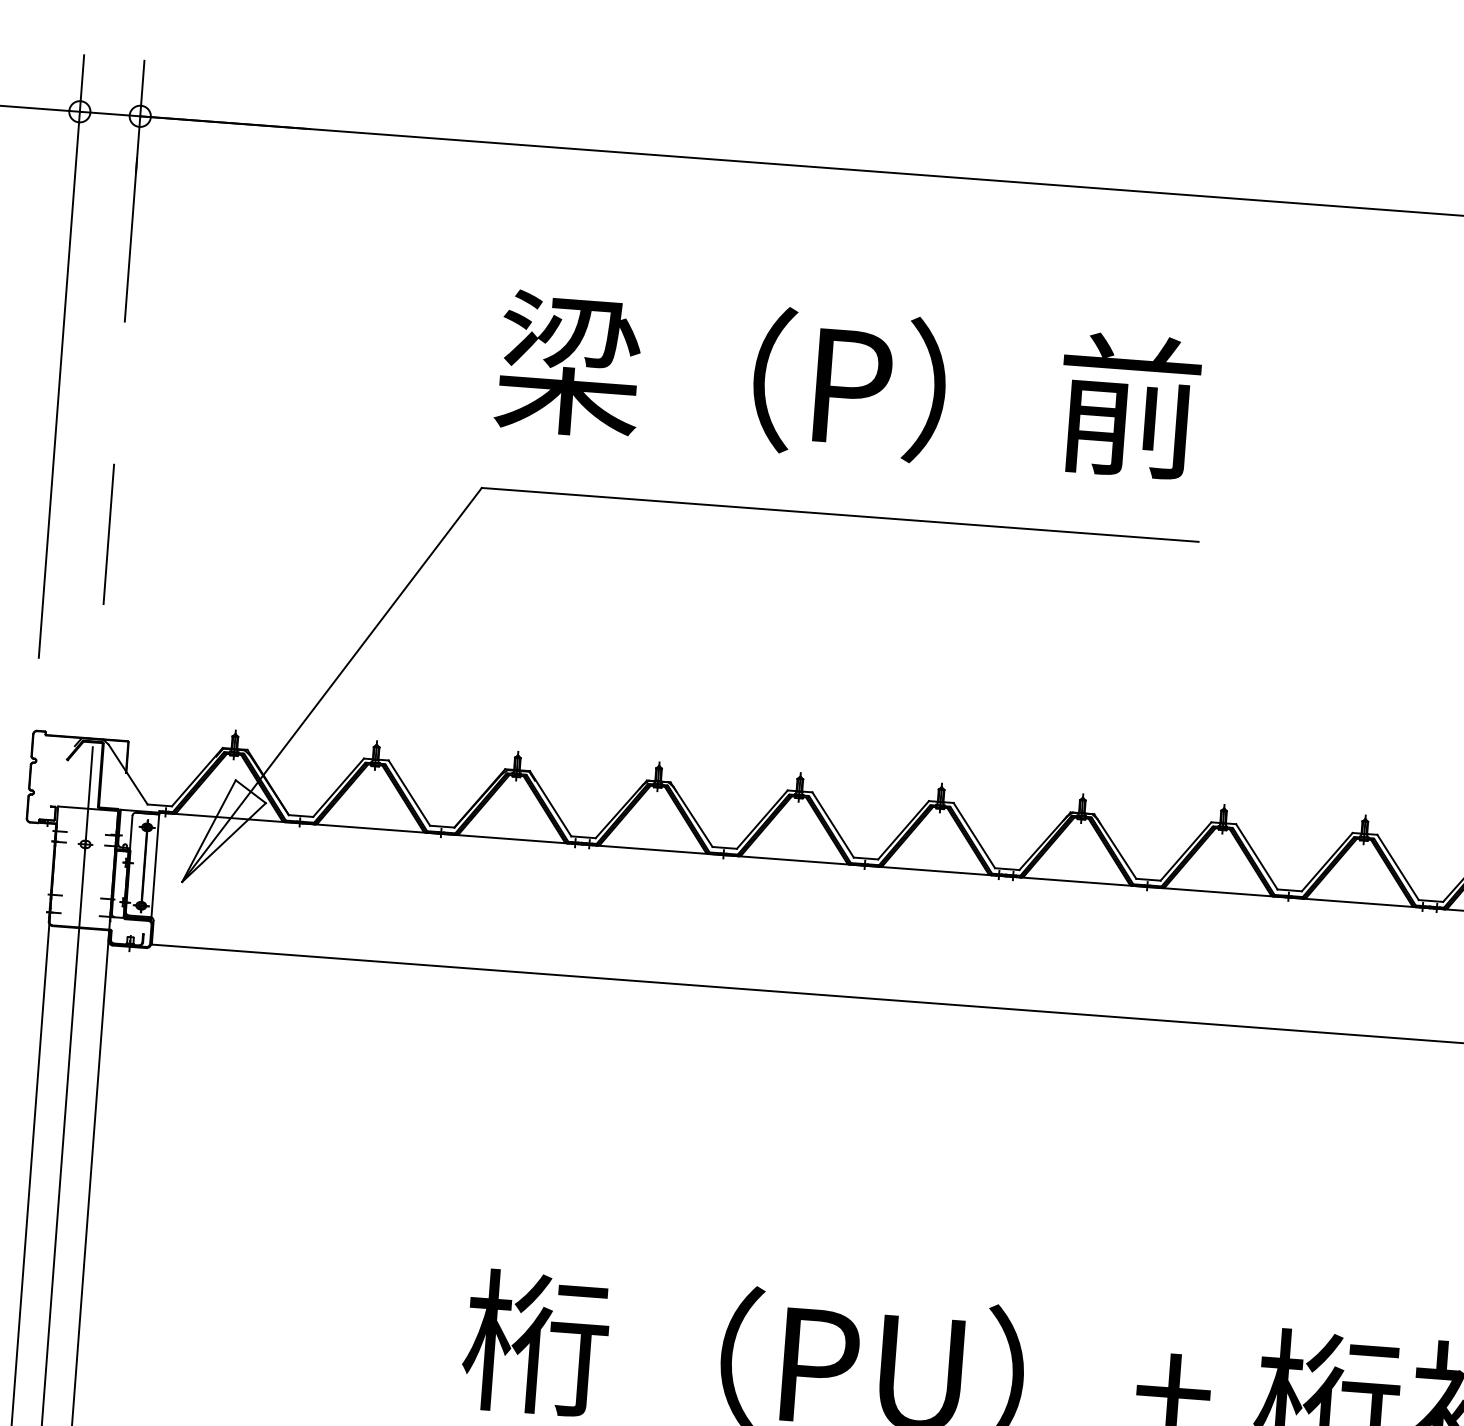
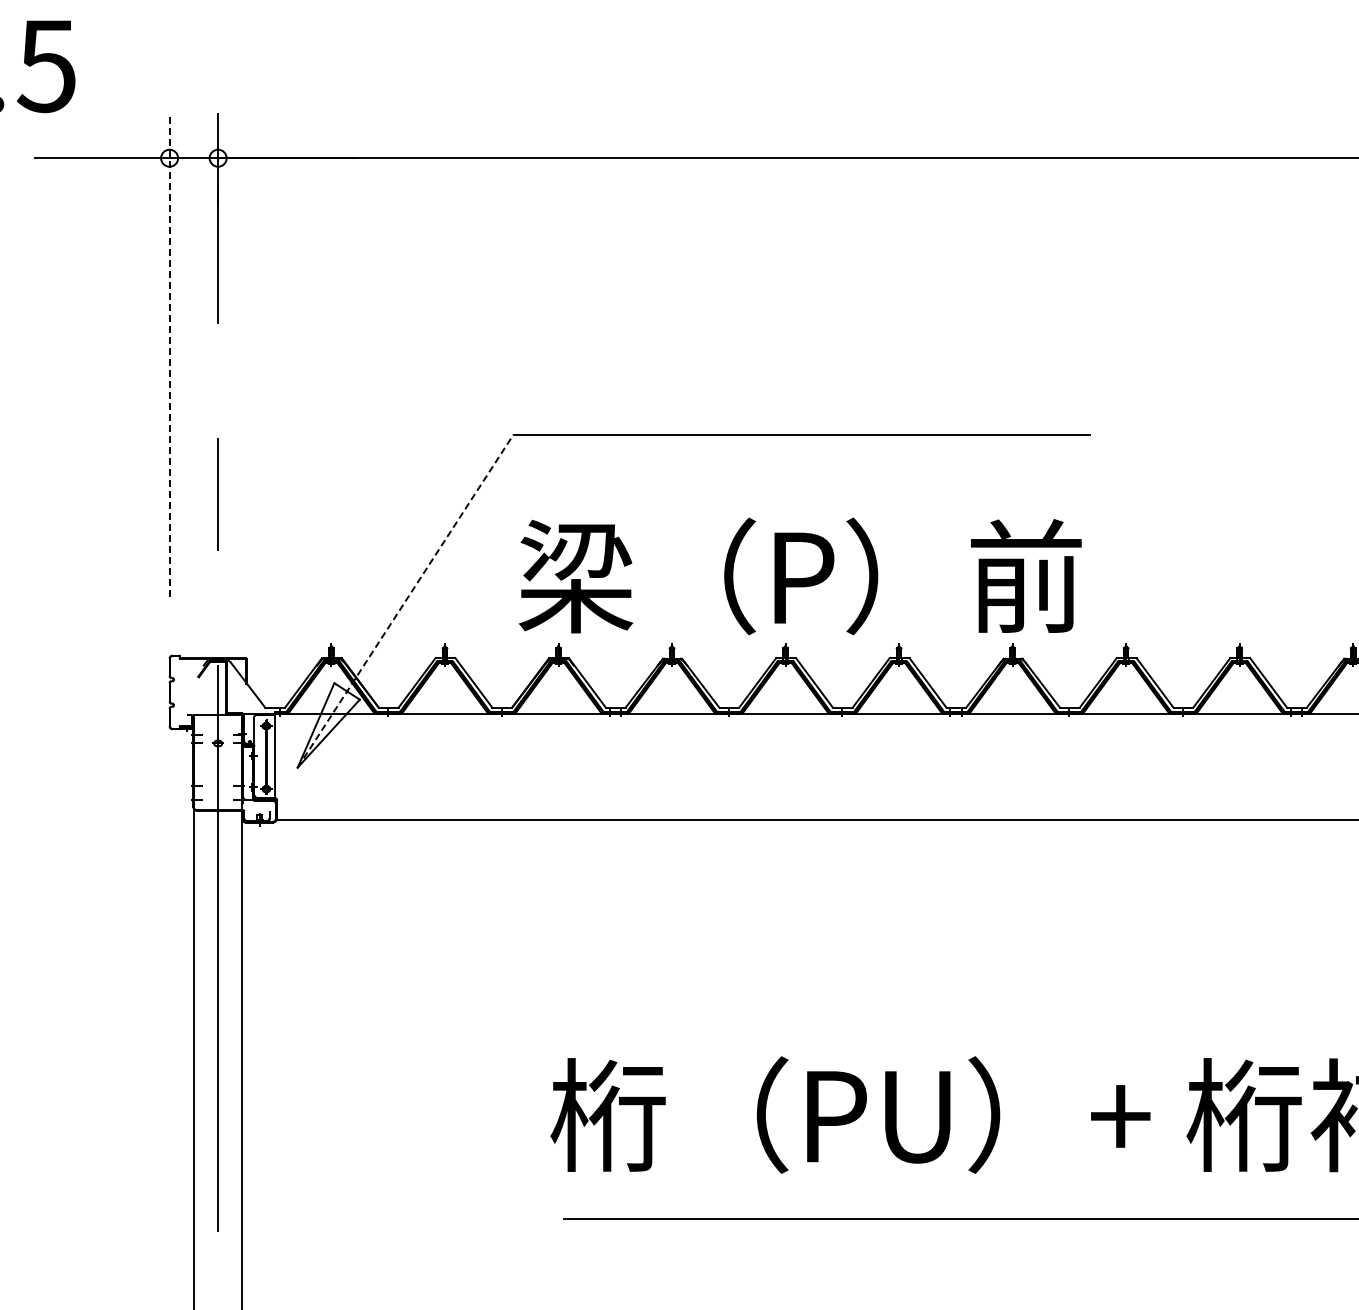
line: (61, 355) -> (169, 354), solid -> dashed
text: (847, 385) -> (799, 576), moved
line: (331, 684) -> (405, 600), solid -> dashed

